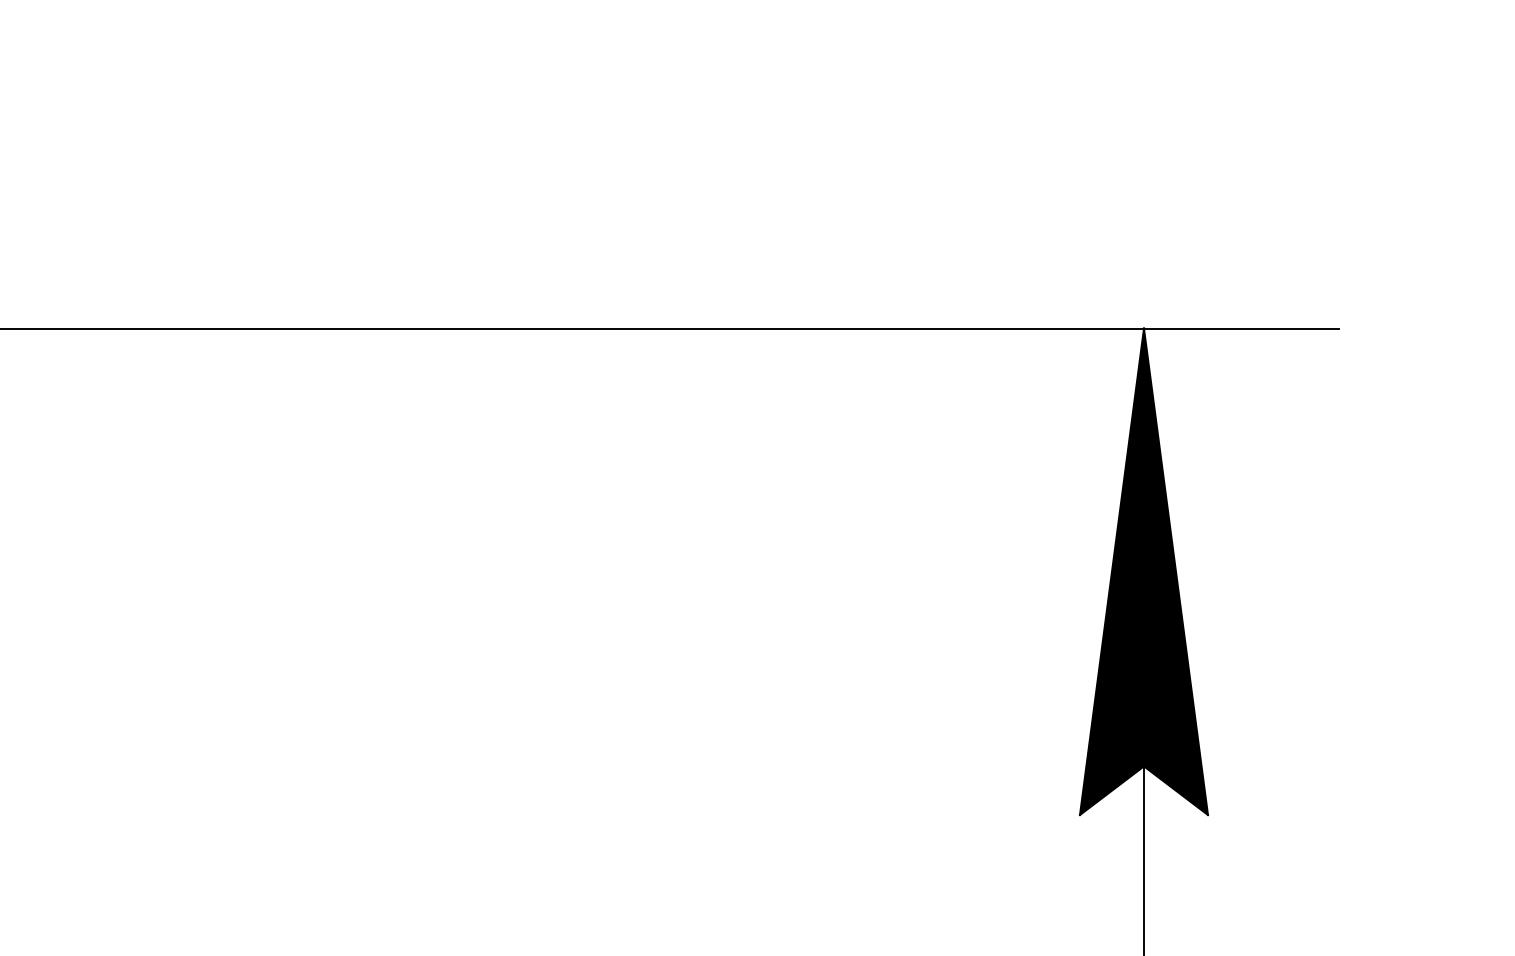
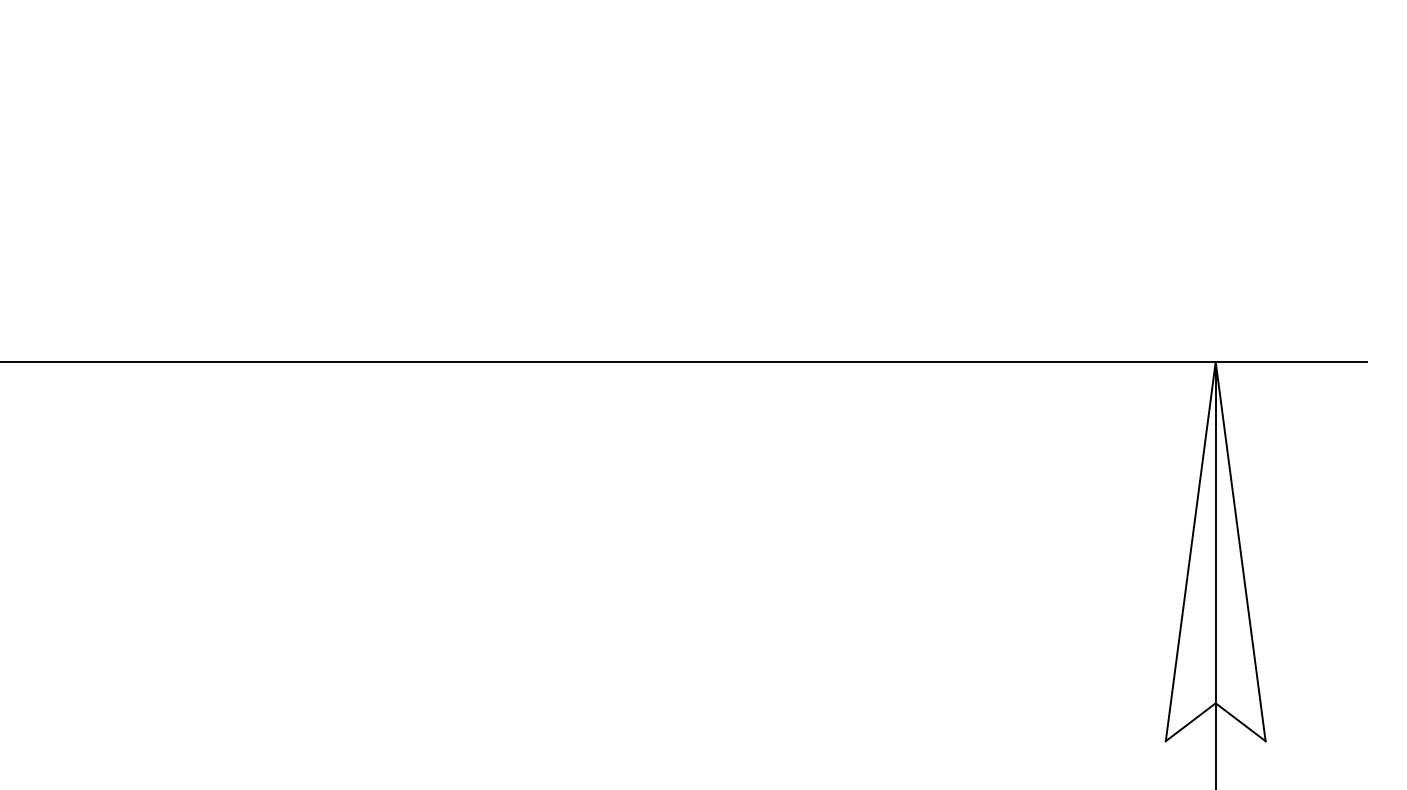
fill: (1143, 571) -> (1215, 551), removed

